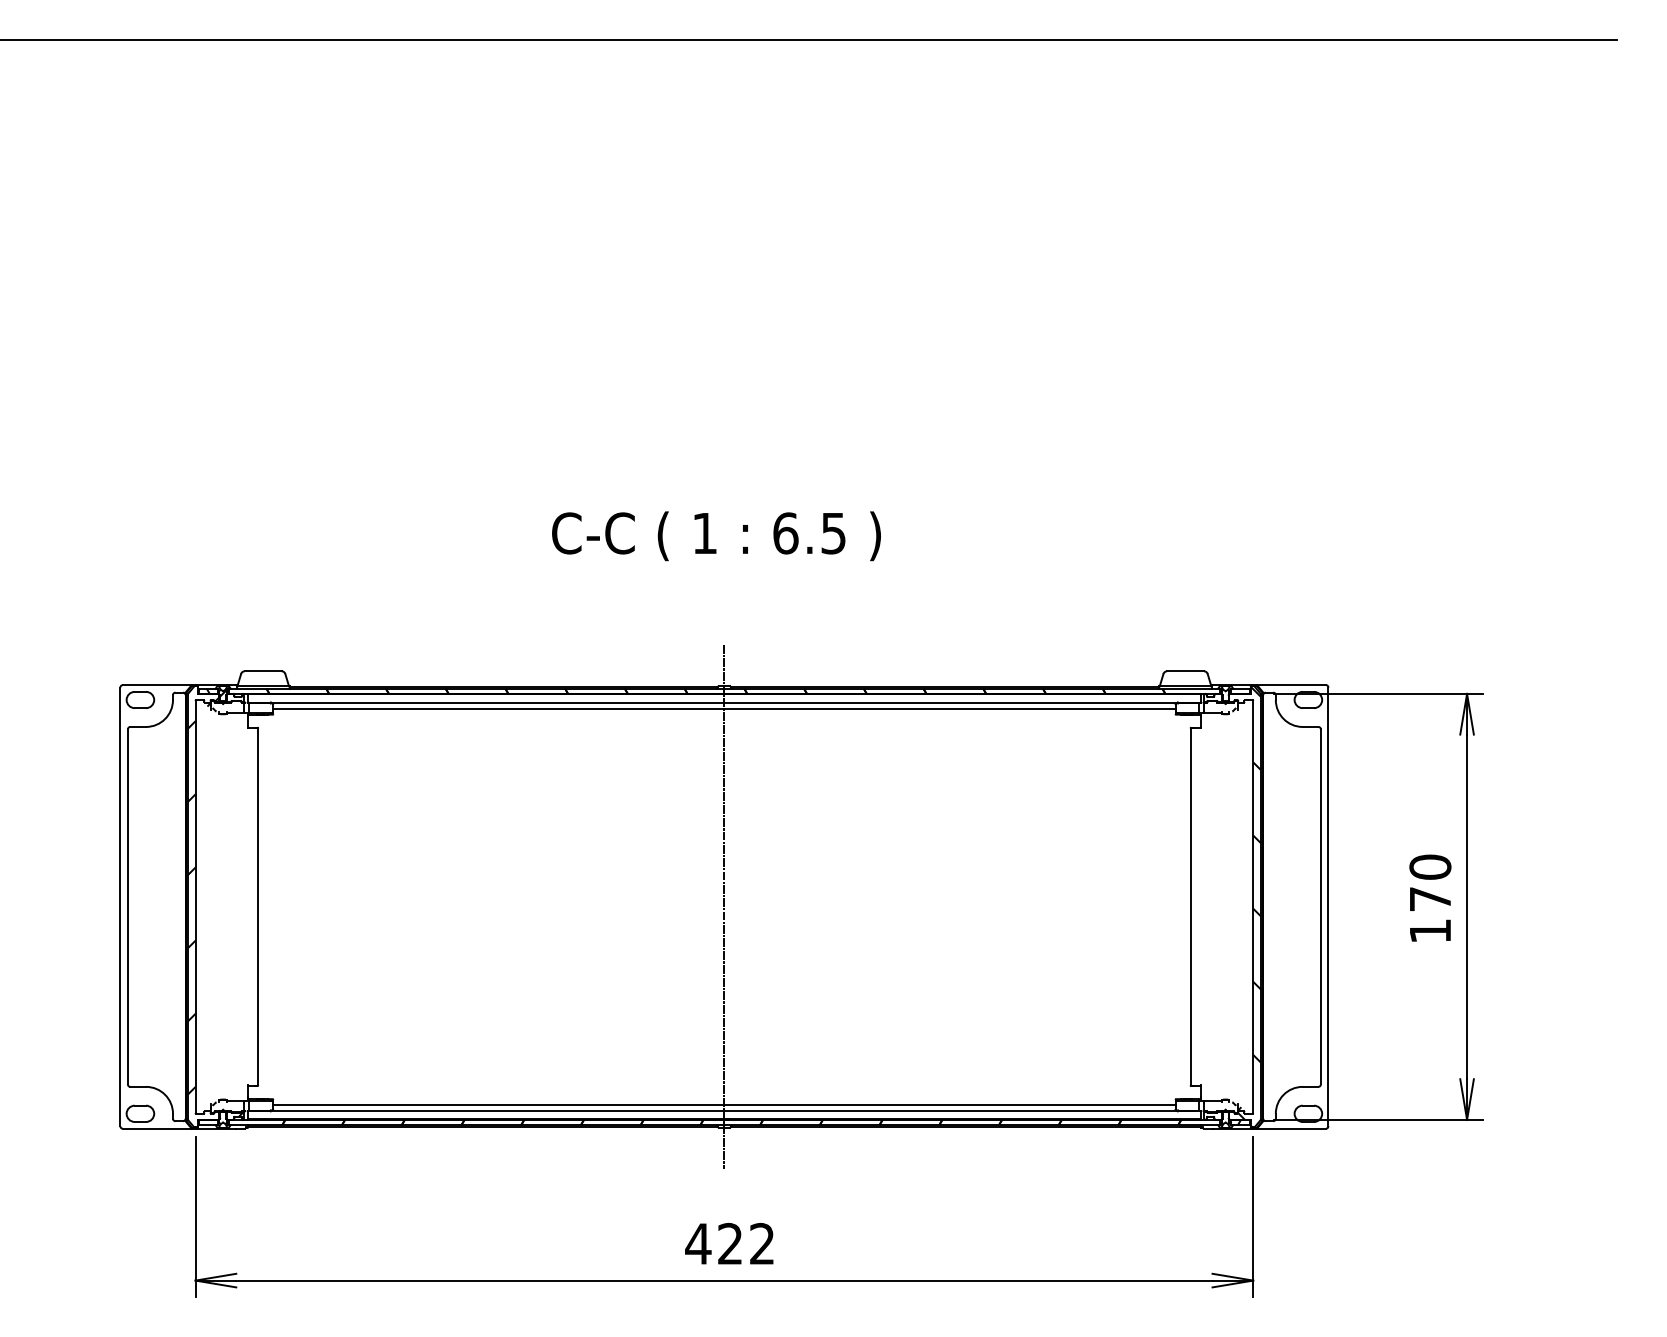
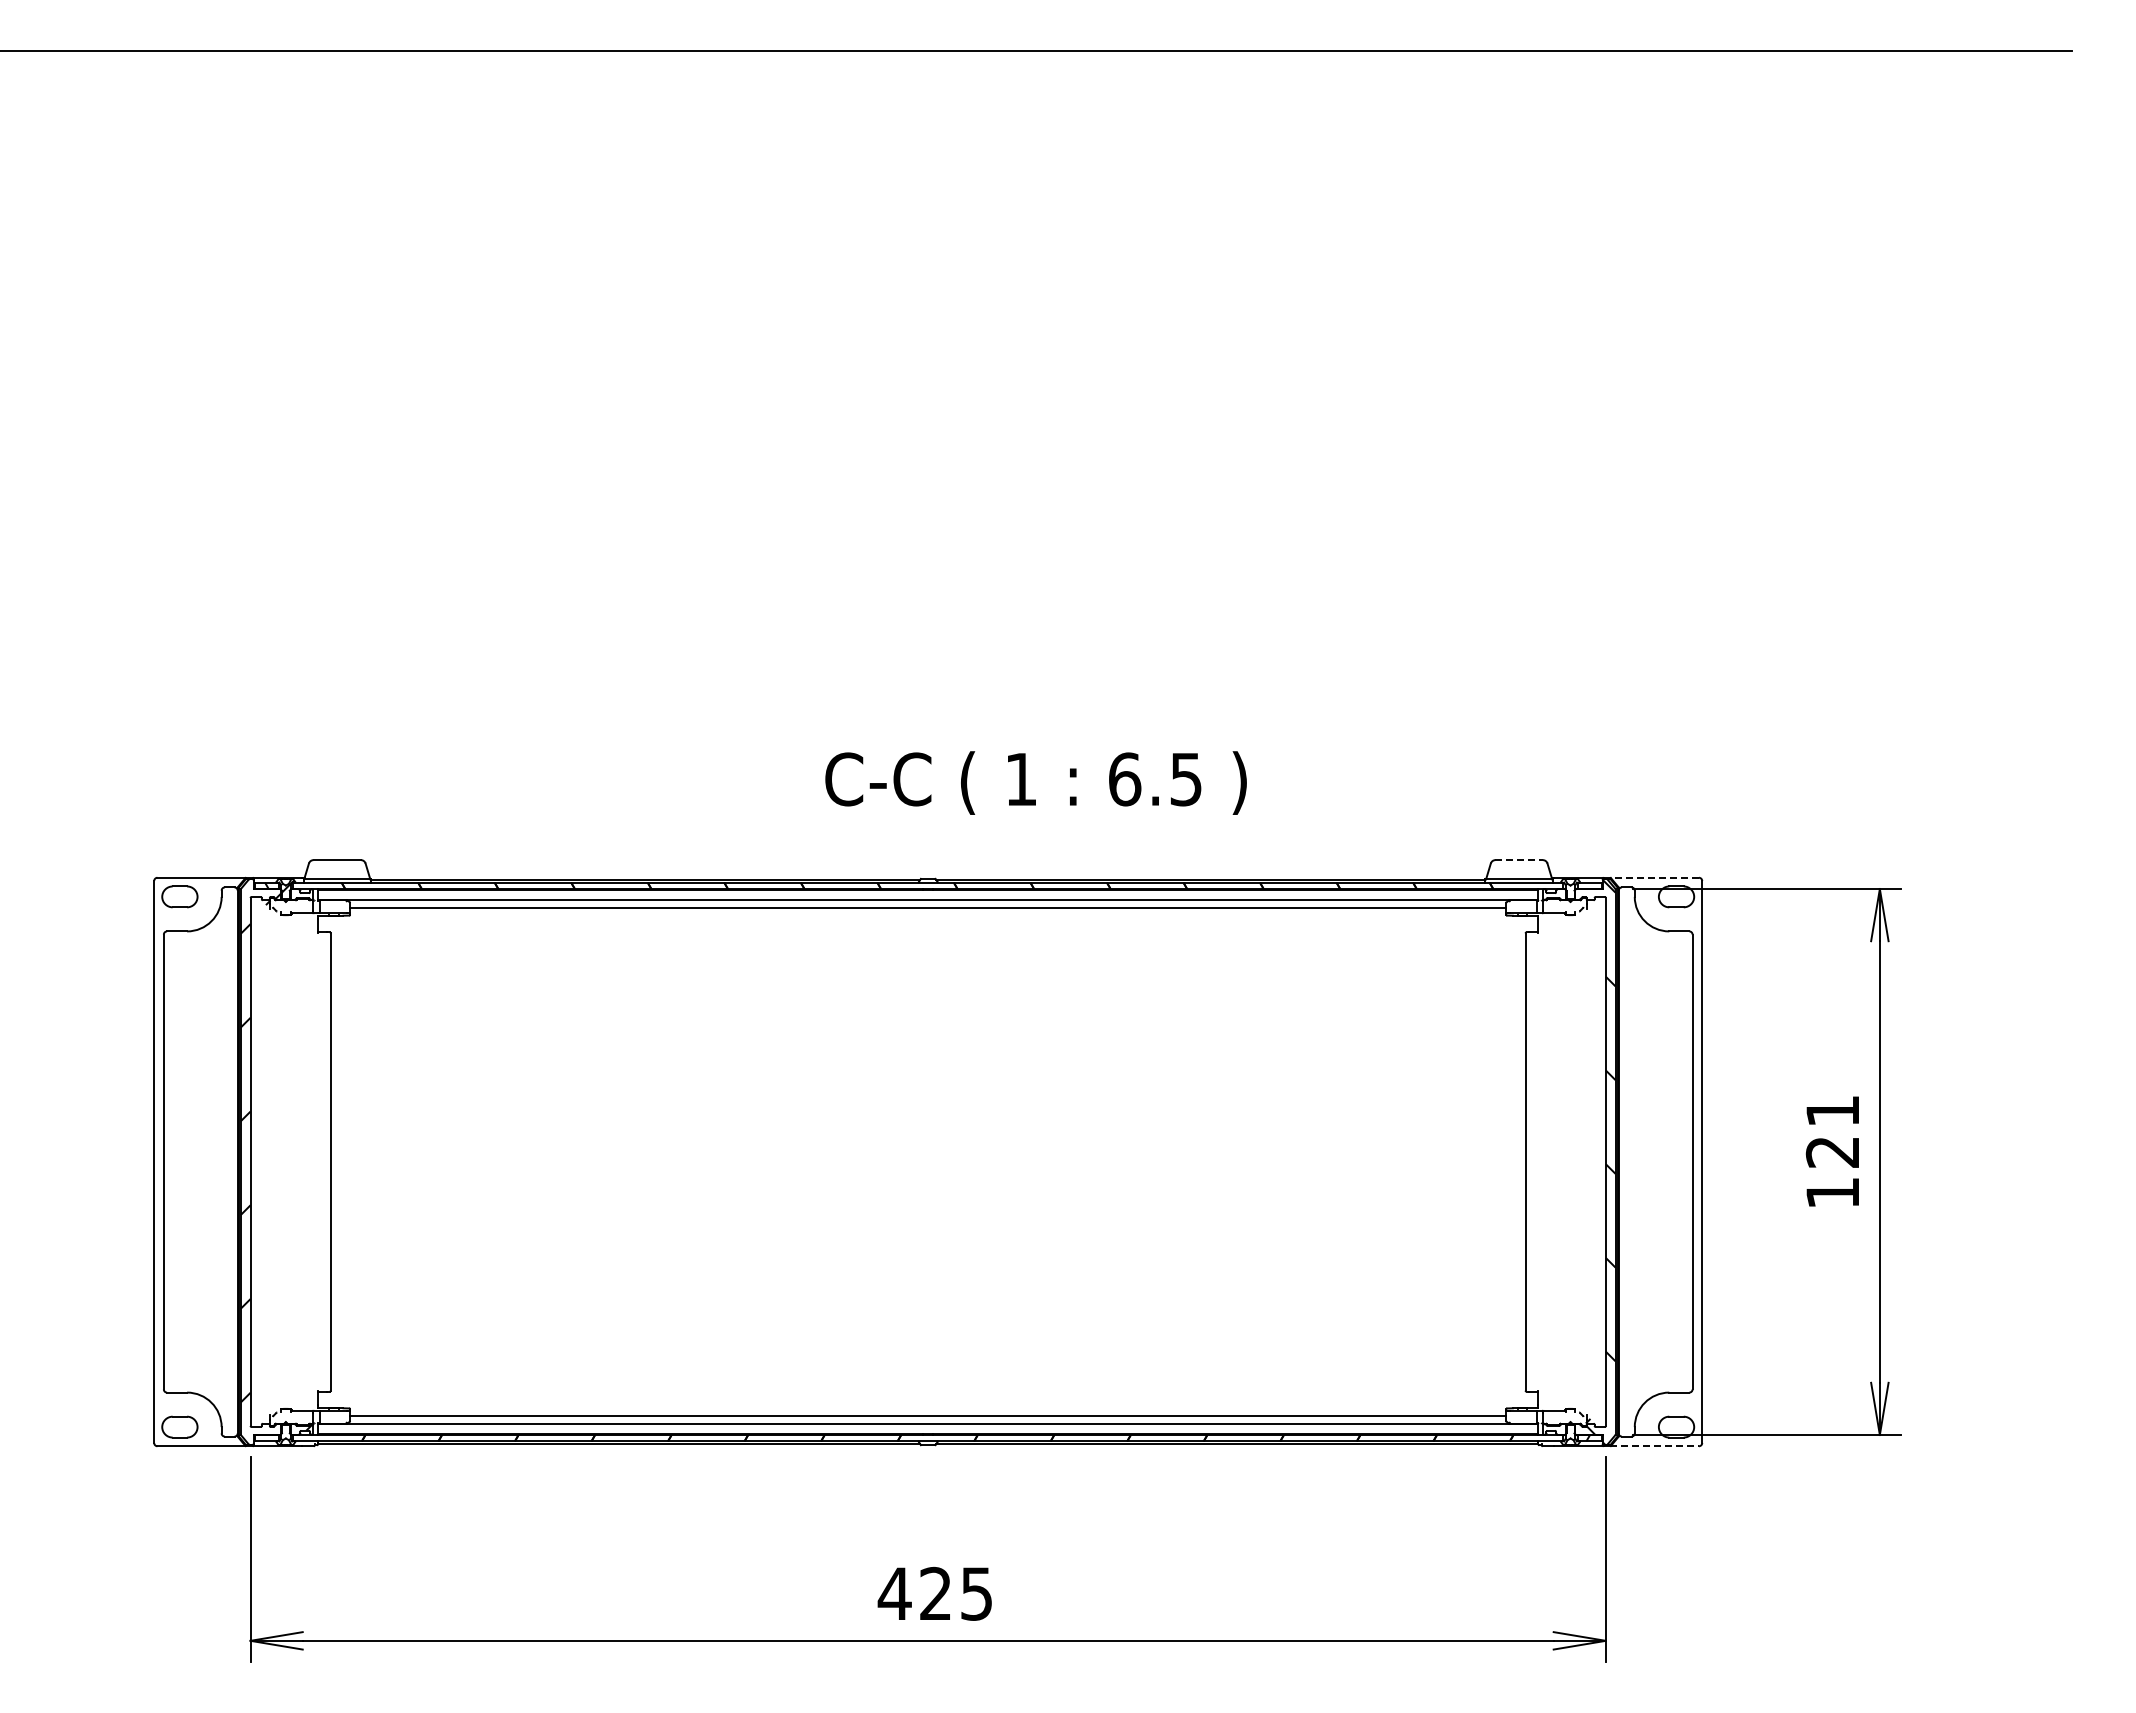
text: (716, 535) -> (1035, 782), moved
line: (1185, 671) -> (1519, 860), solid -> dashed
line: (1291, 684) -> (1654, 877), solid -> dashed
text: (1430, 883) -> (1832, 1131), 170 -> 121
line: (724, 906) -> (928, 1161), removed
line: (1291, 1128) -> (1655, 1446), solid -> dashed
text: (762, 1243) -> (976, 1593), 422 -> 425

